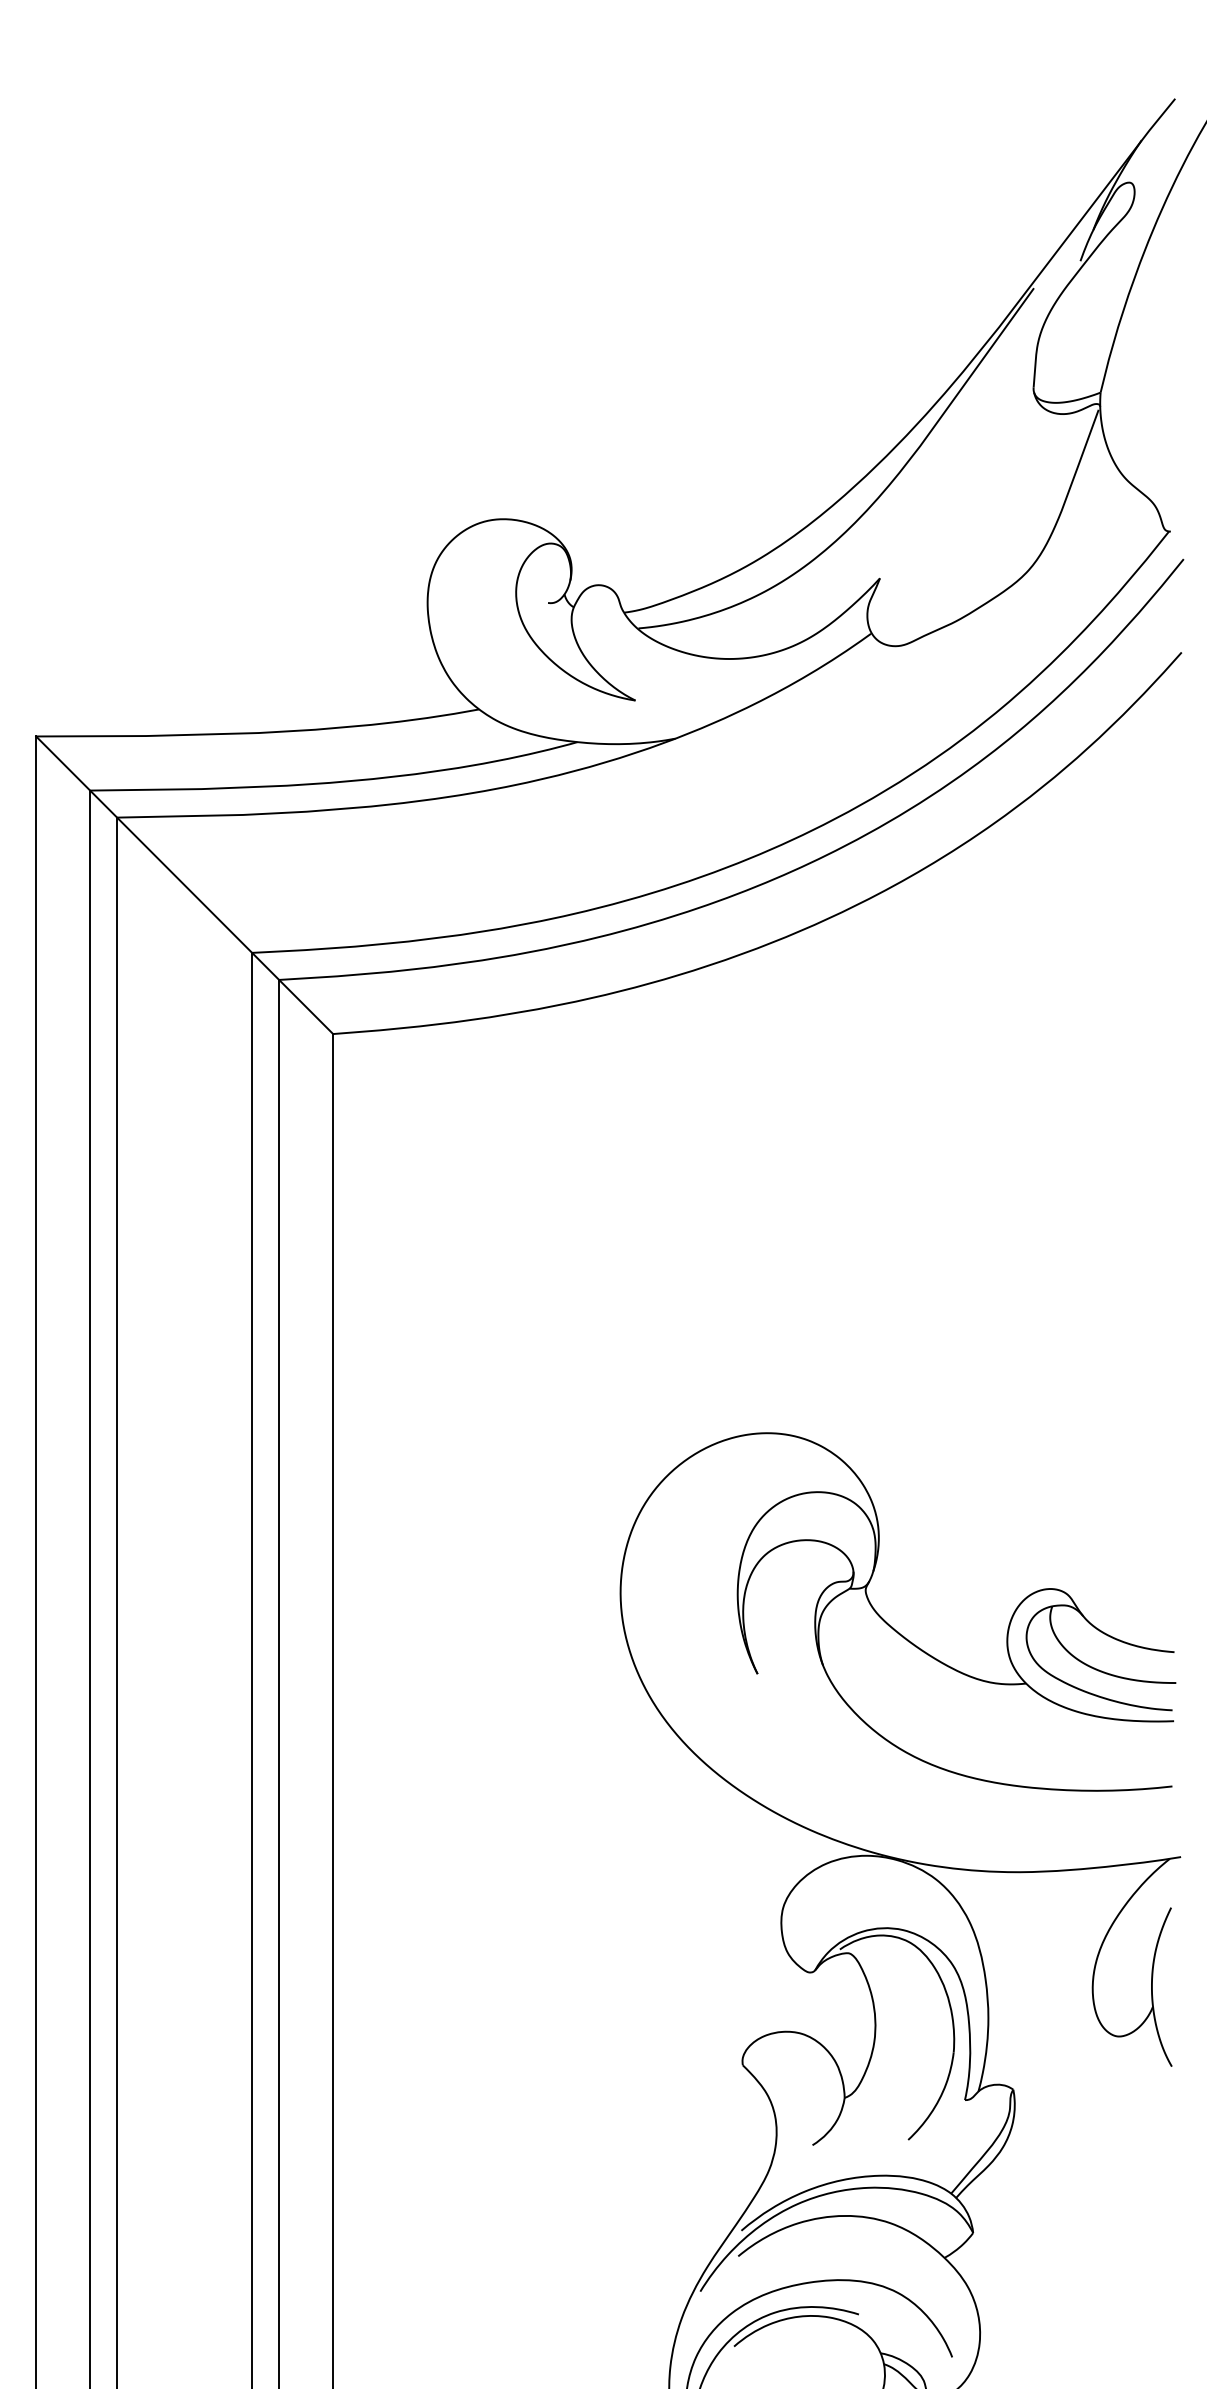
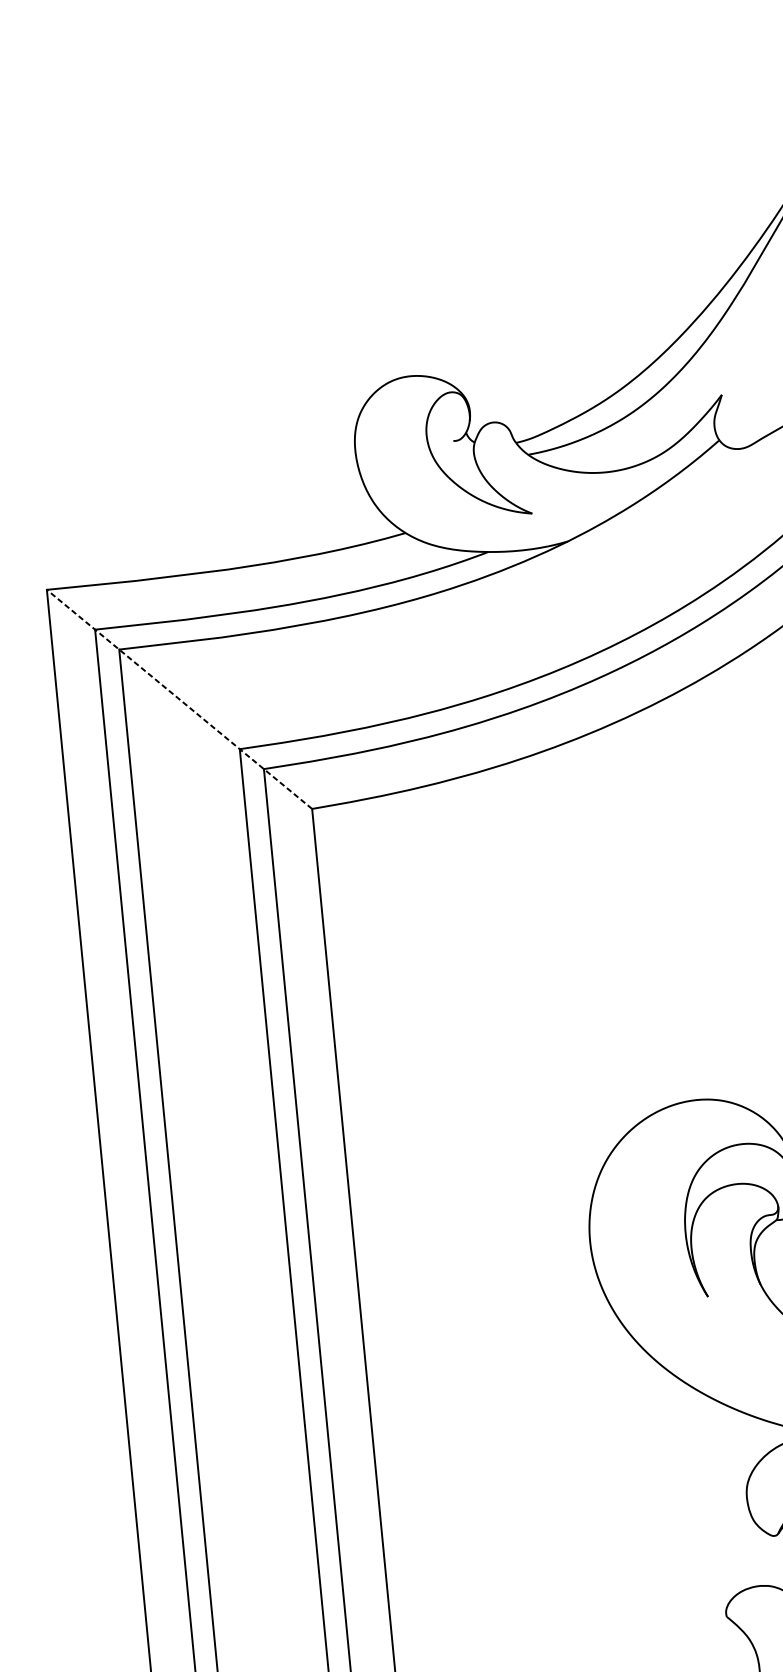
line: (184, 884) -> (179, 698), solid -> dashed

